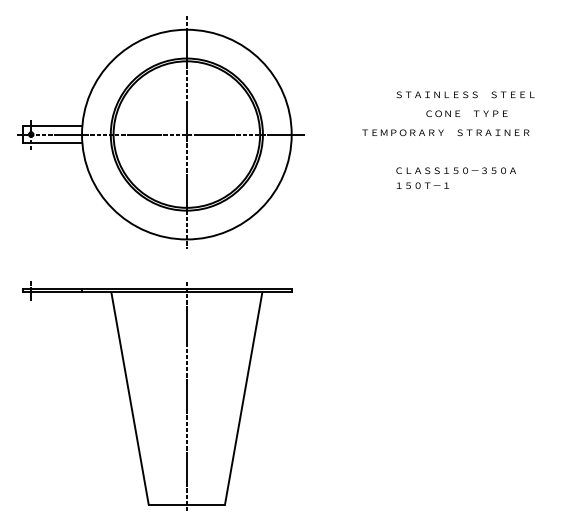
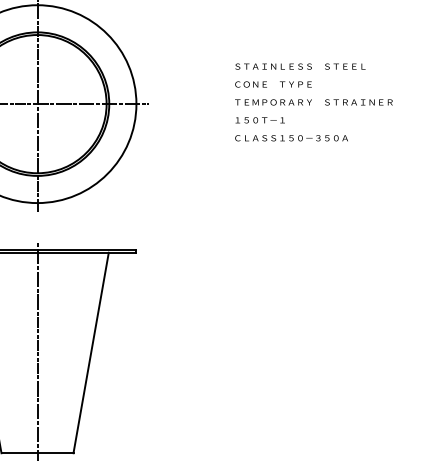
text: (466, 113) -> (273, 84), moved
text: (445, 132) -> (313, 102), moved
text: (422, 185) -> (259, 120), moved

